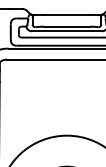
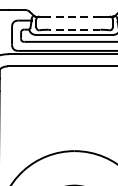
line: (66, 14) -> (74, 16), solid -> dashed
line: (66, 26) -> (74, 29), solid -> dashed

